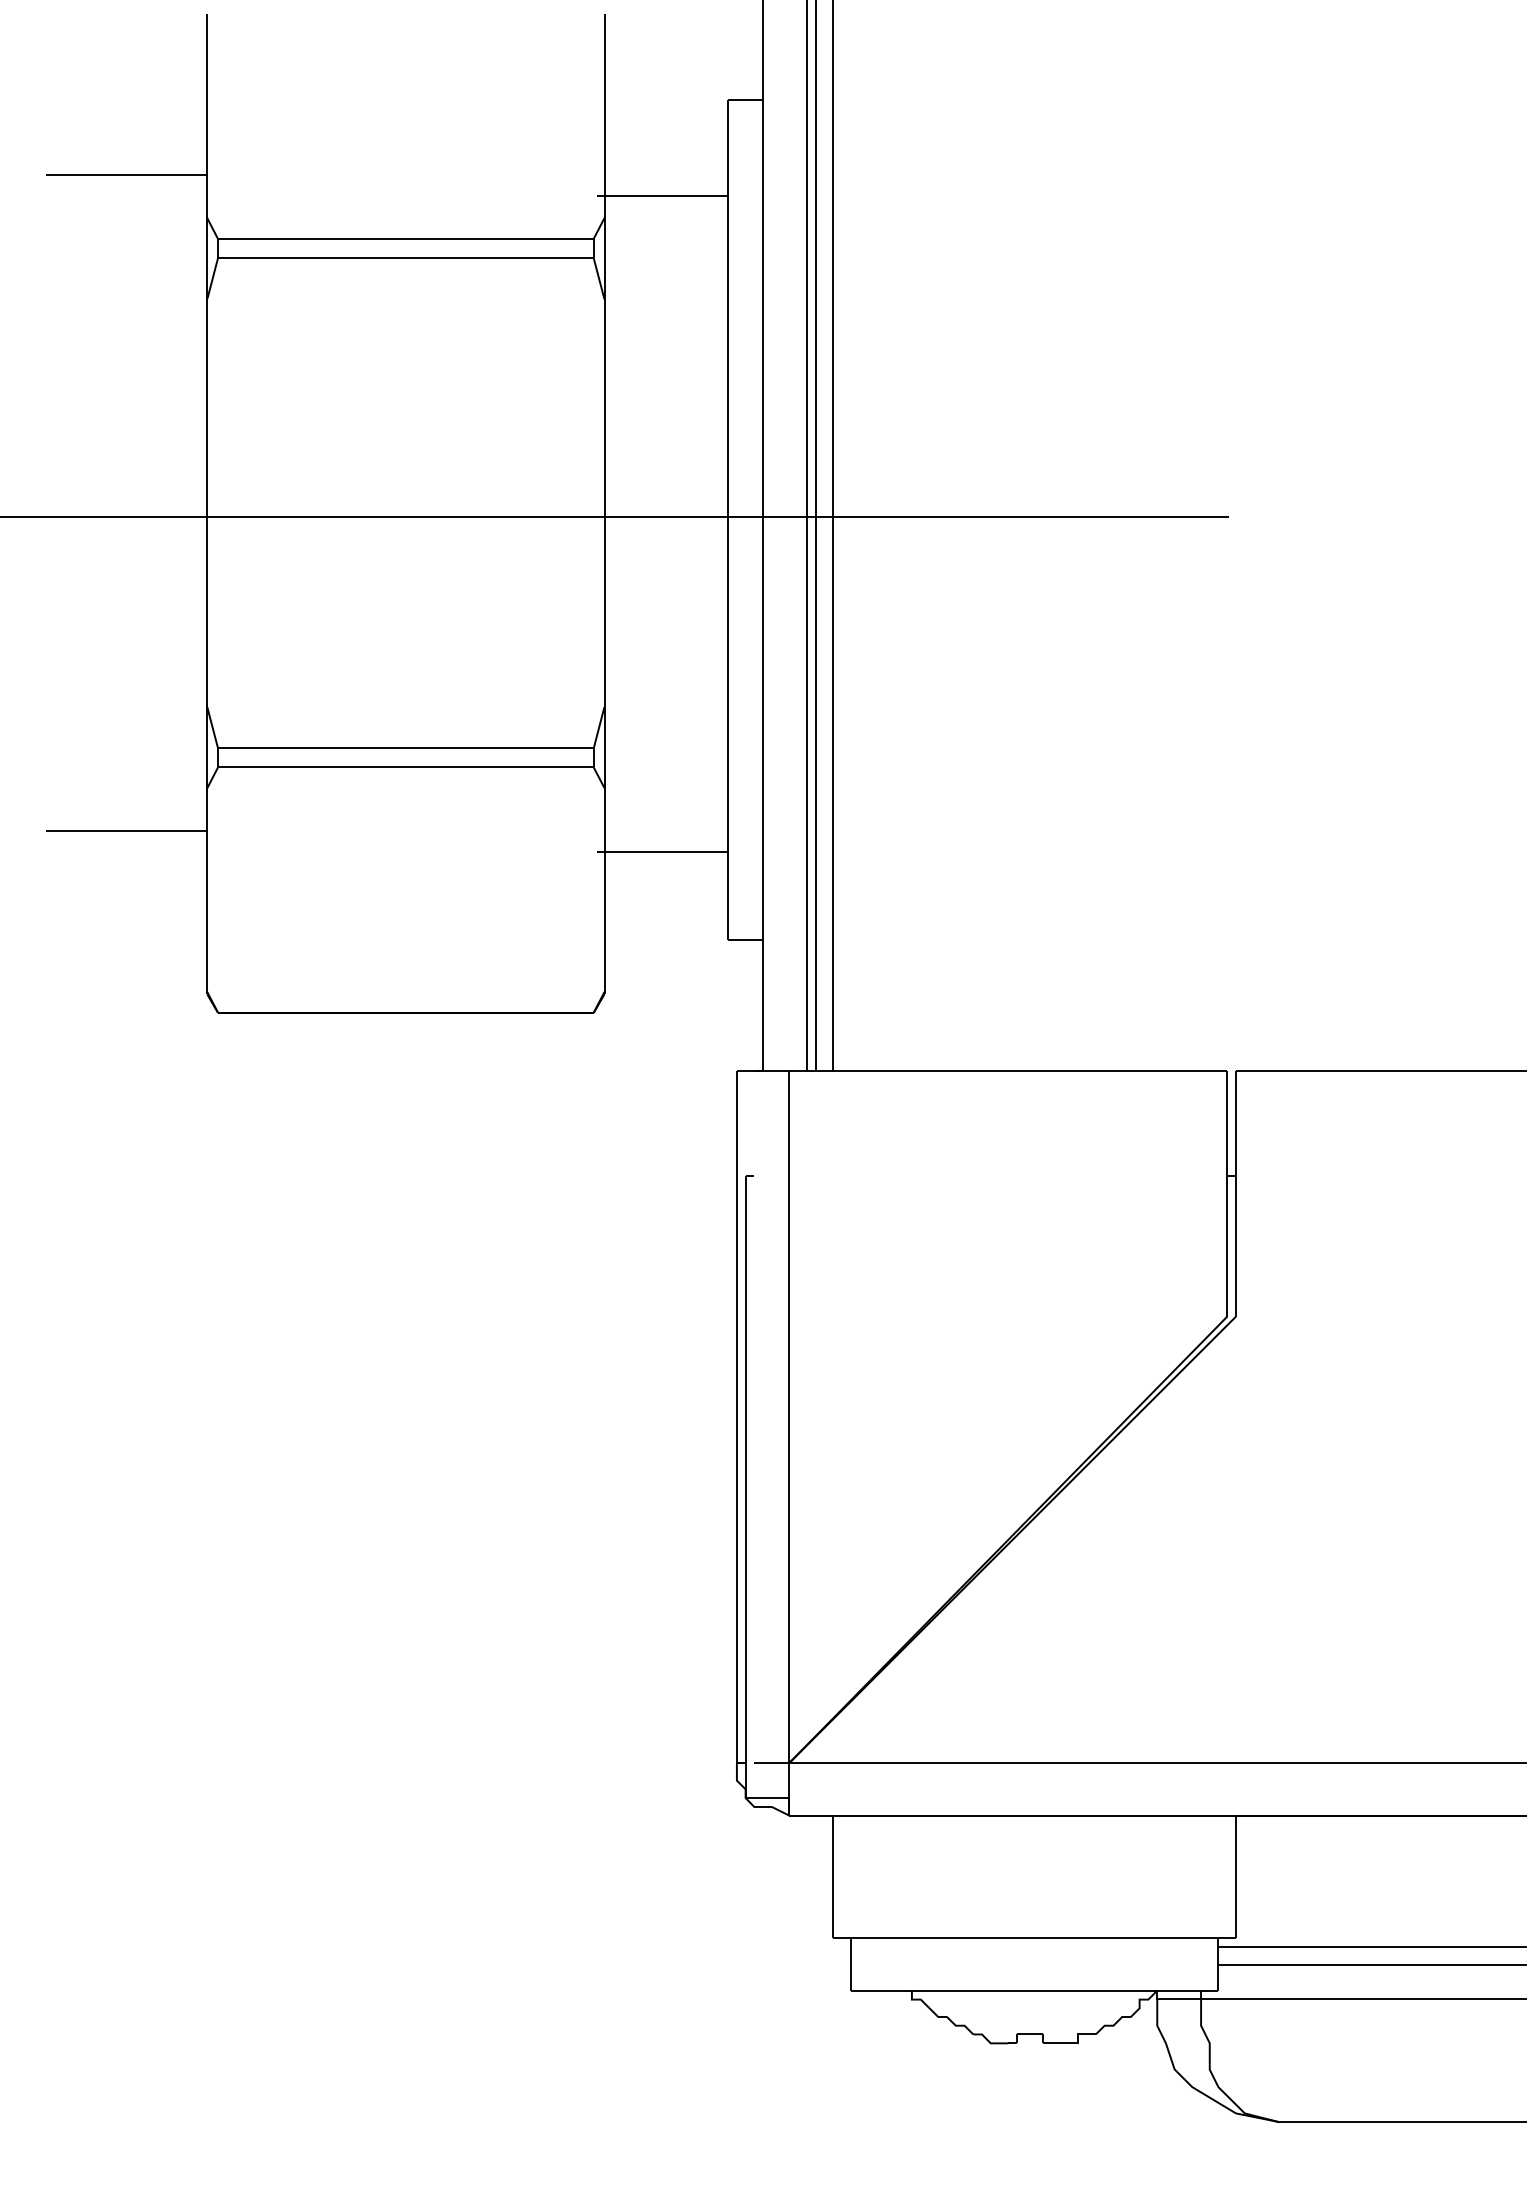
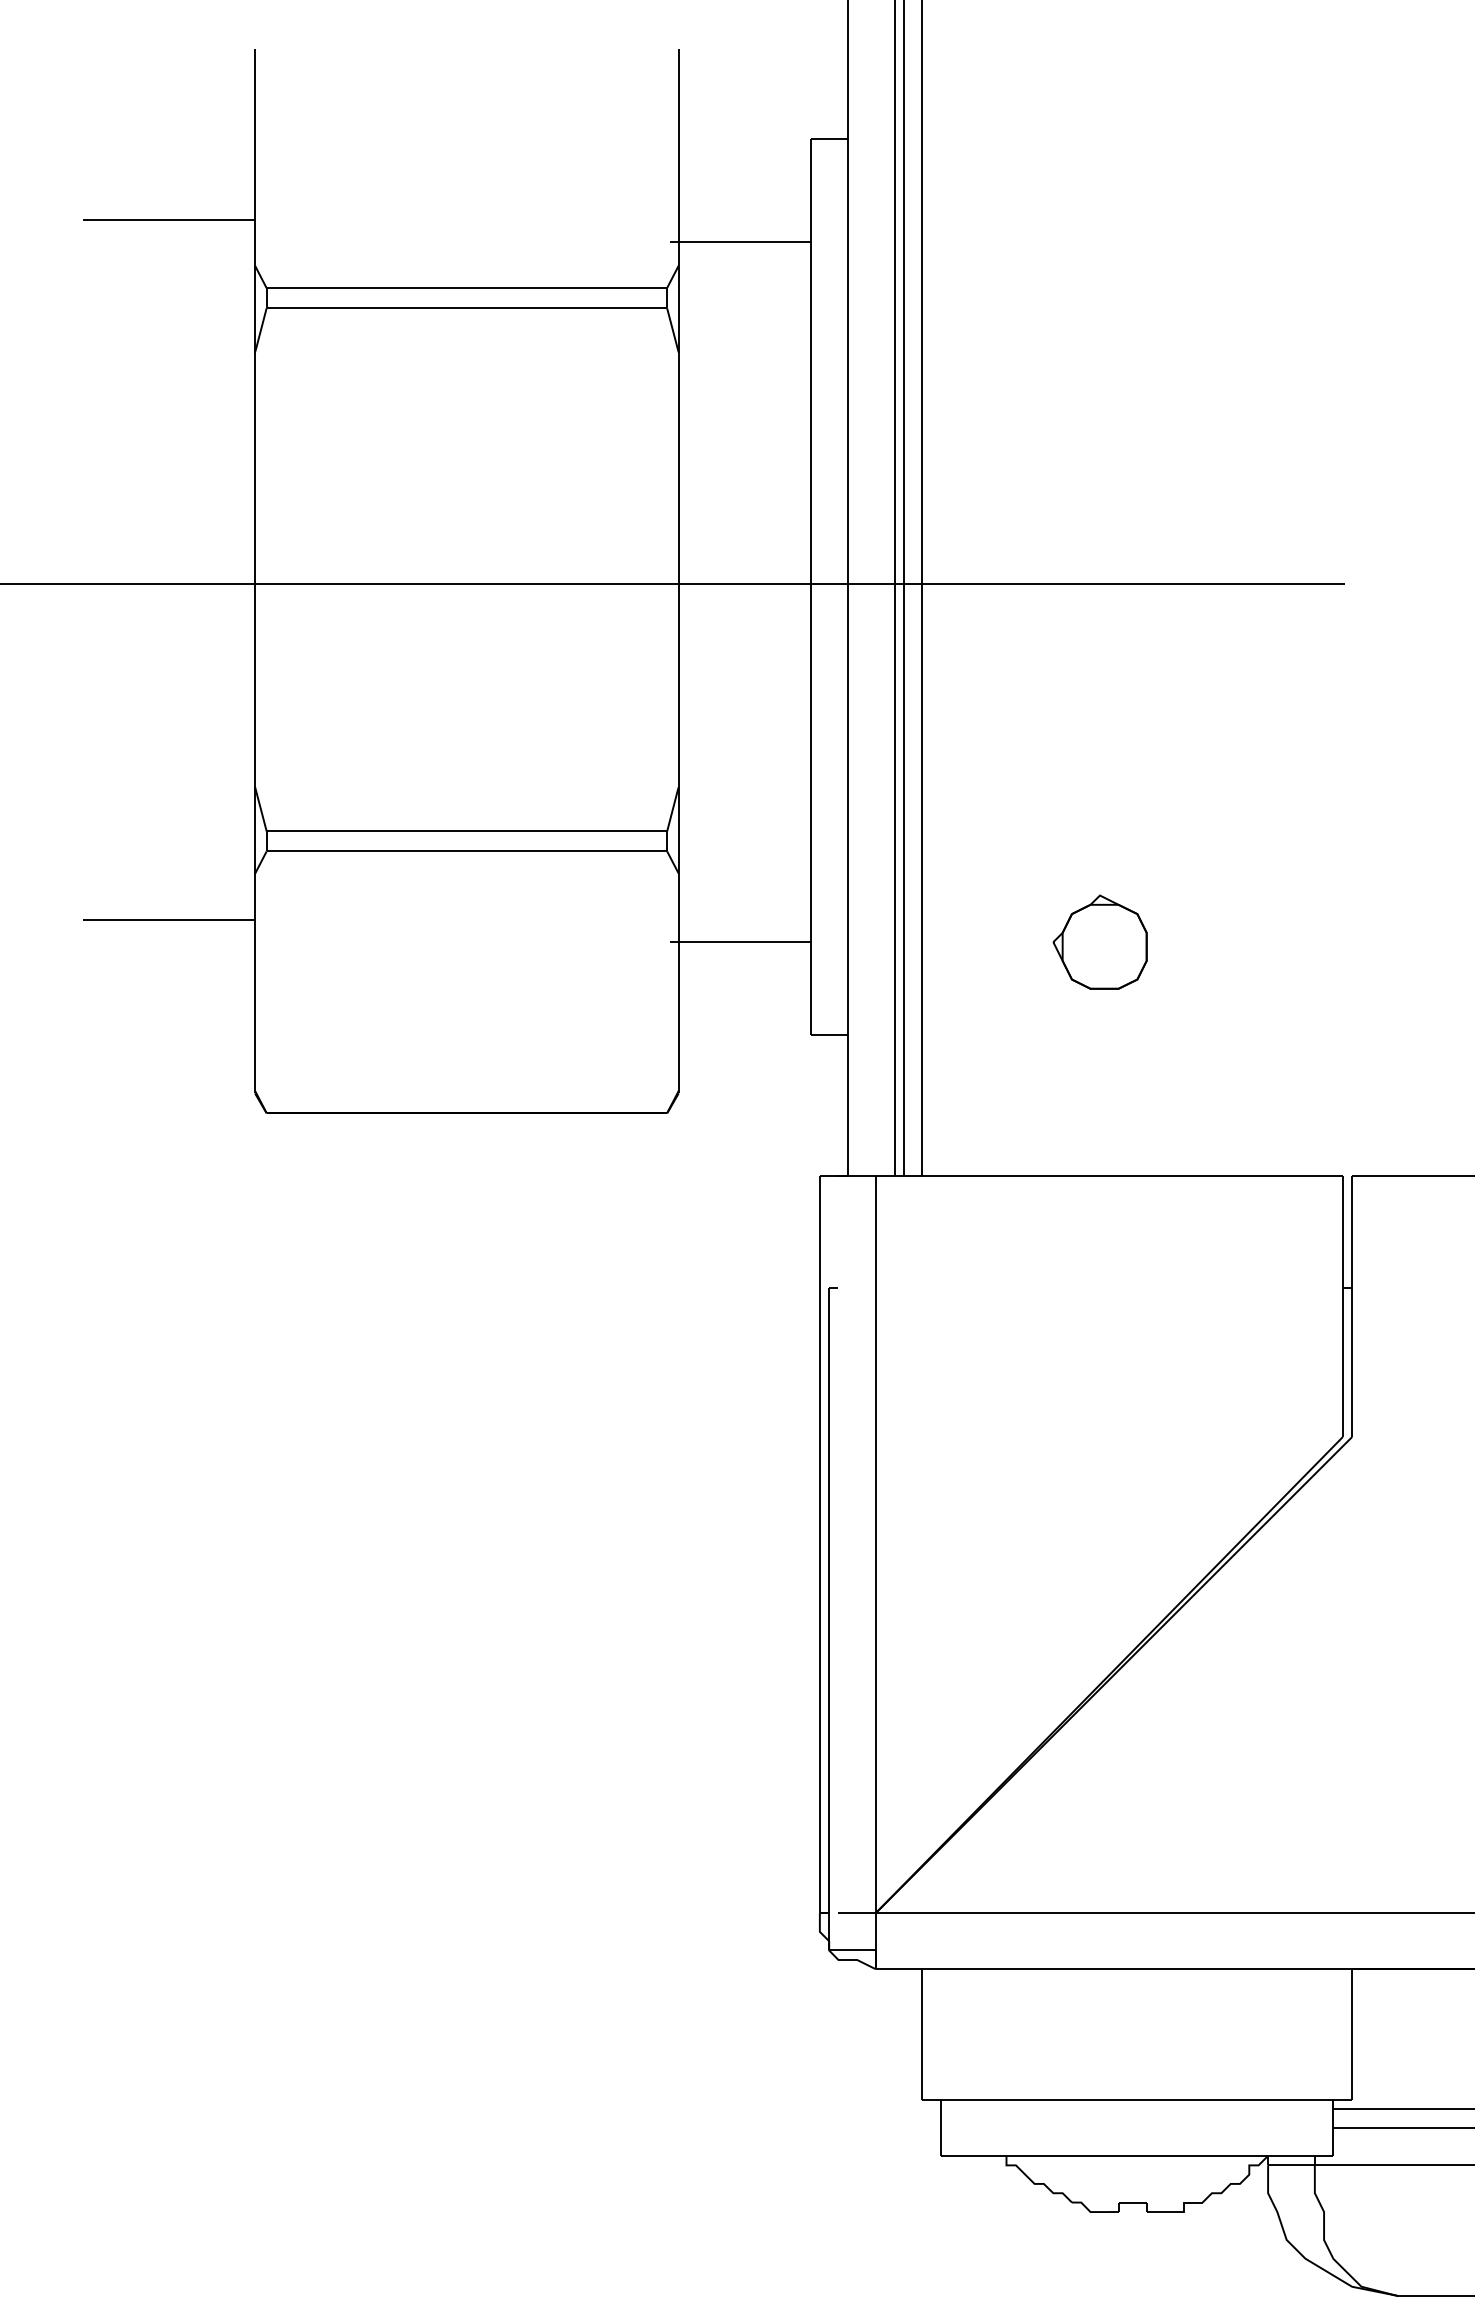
part: (999, 852) -> (1099, 942), added

